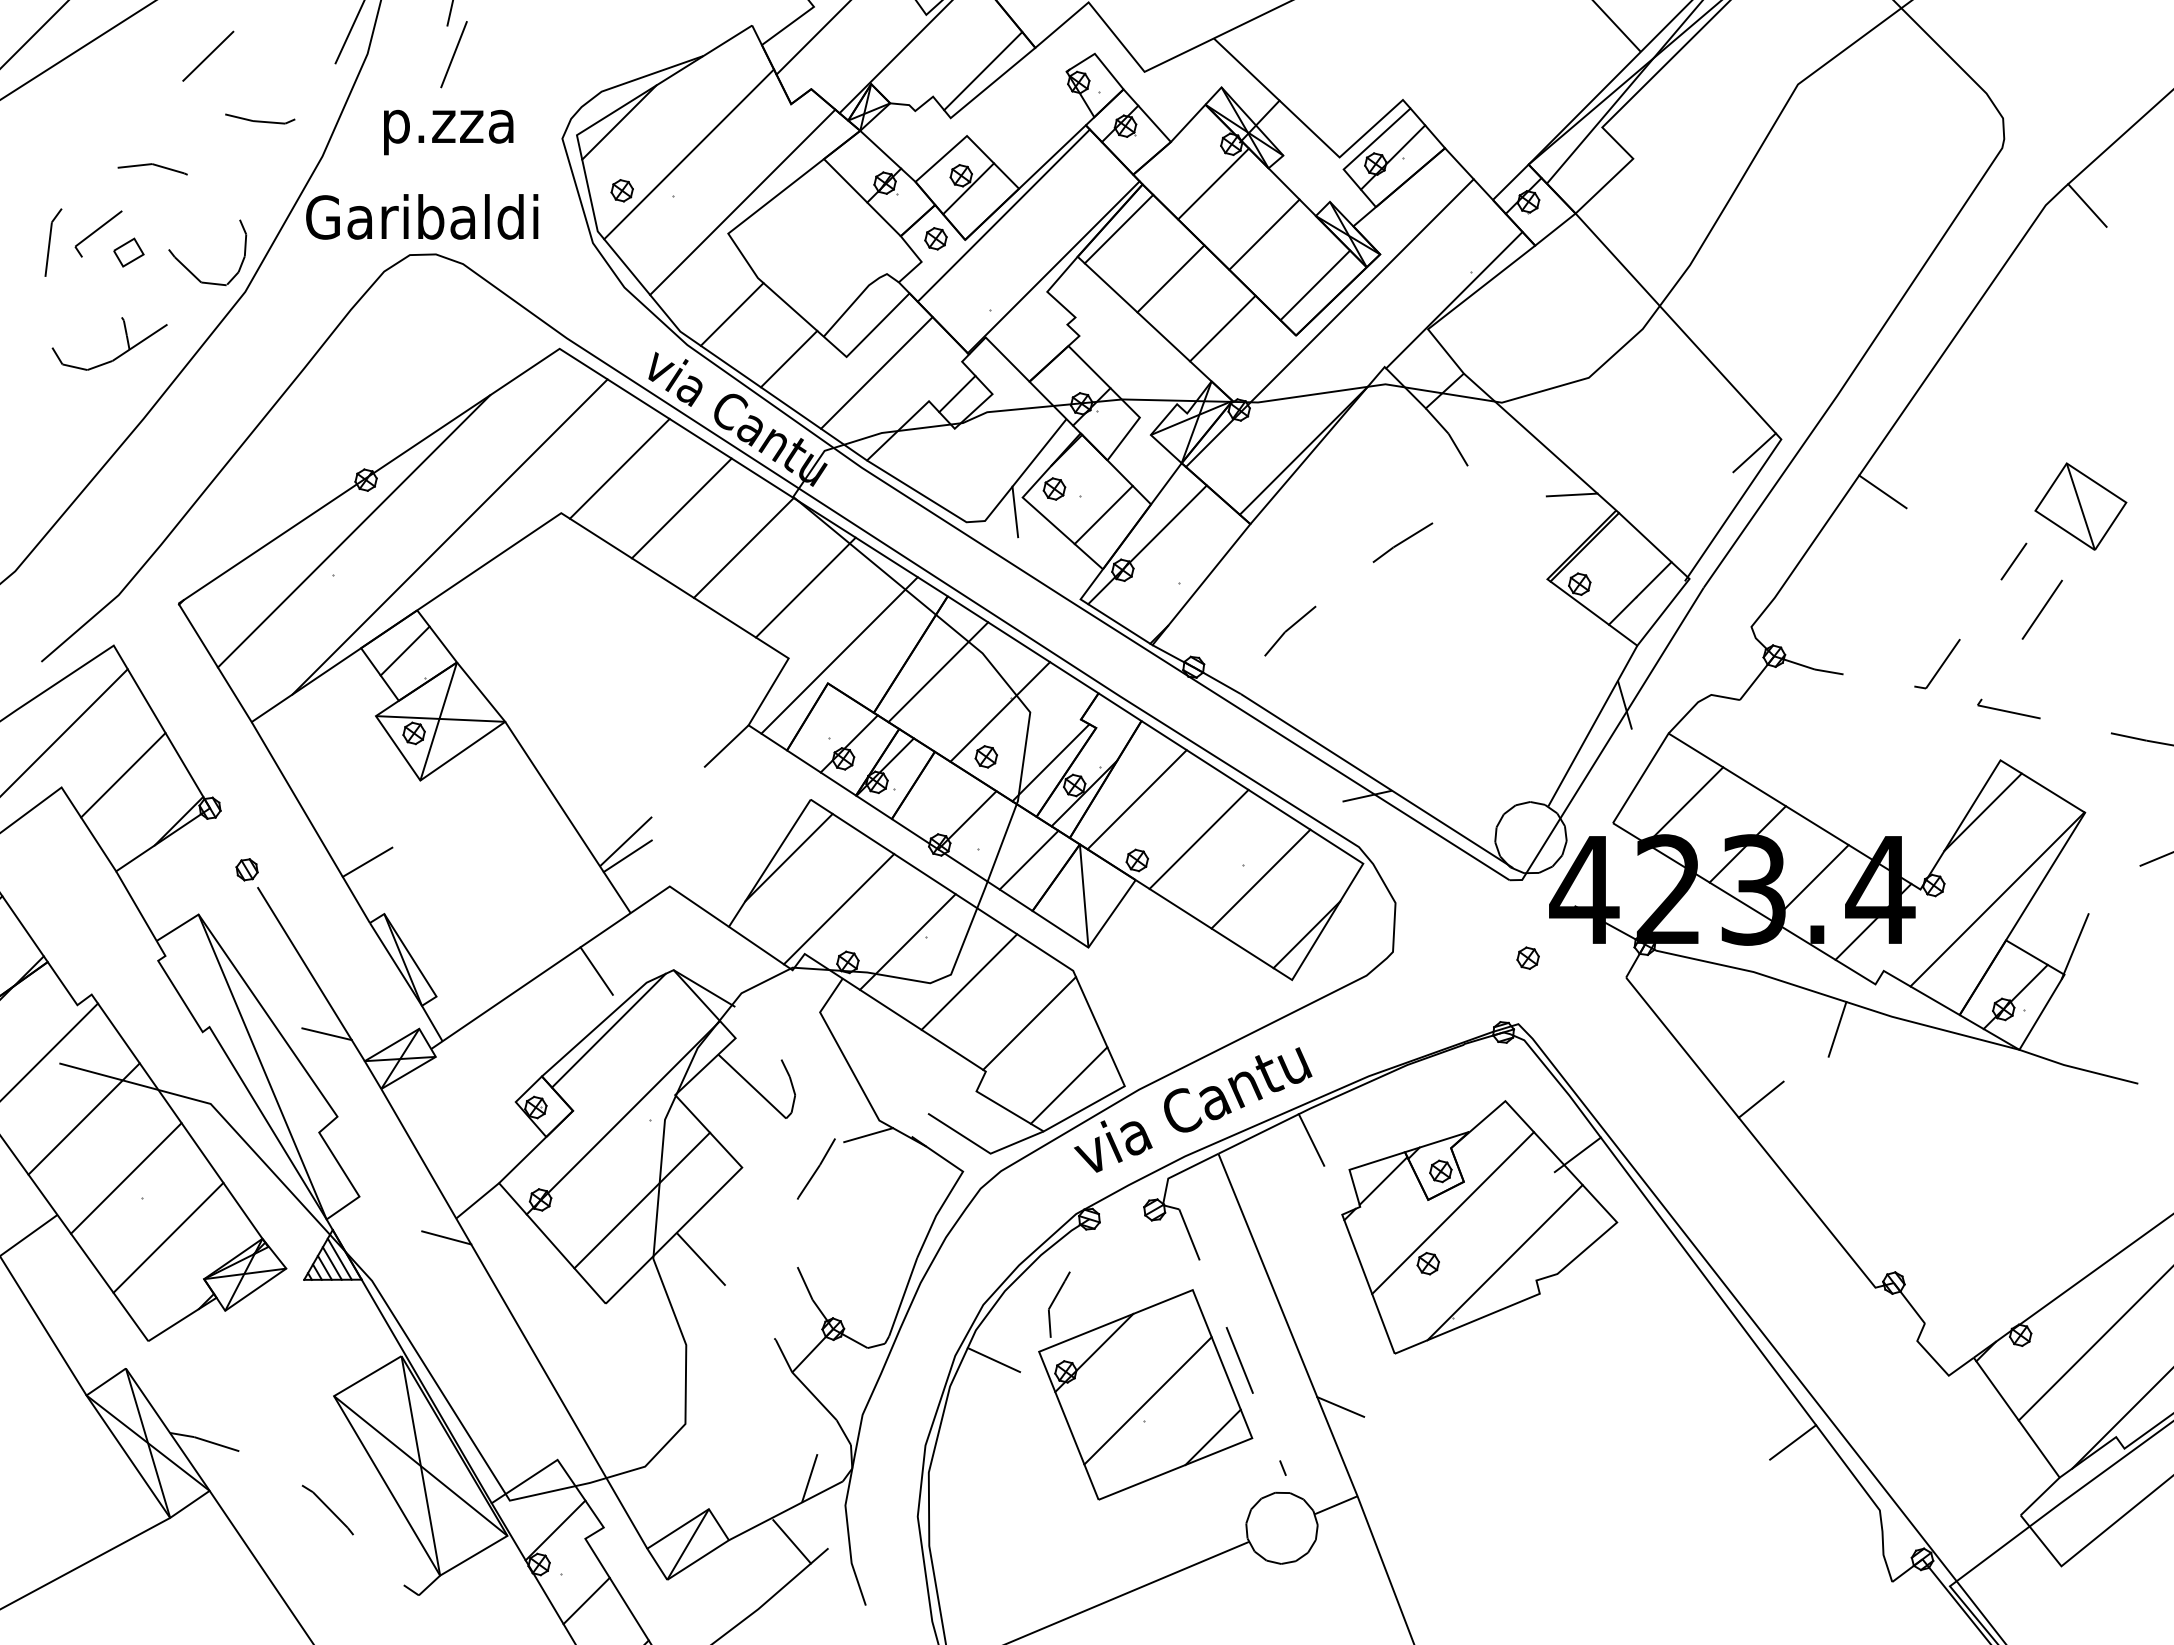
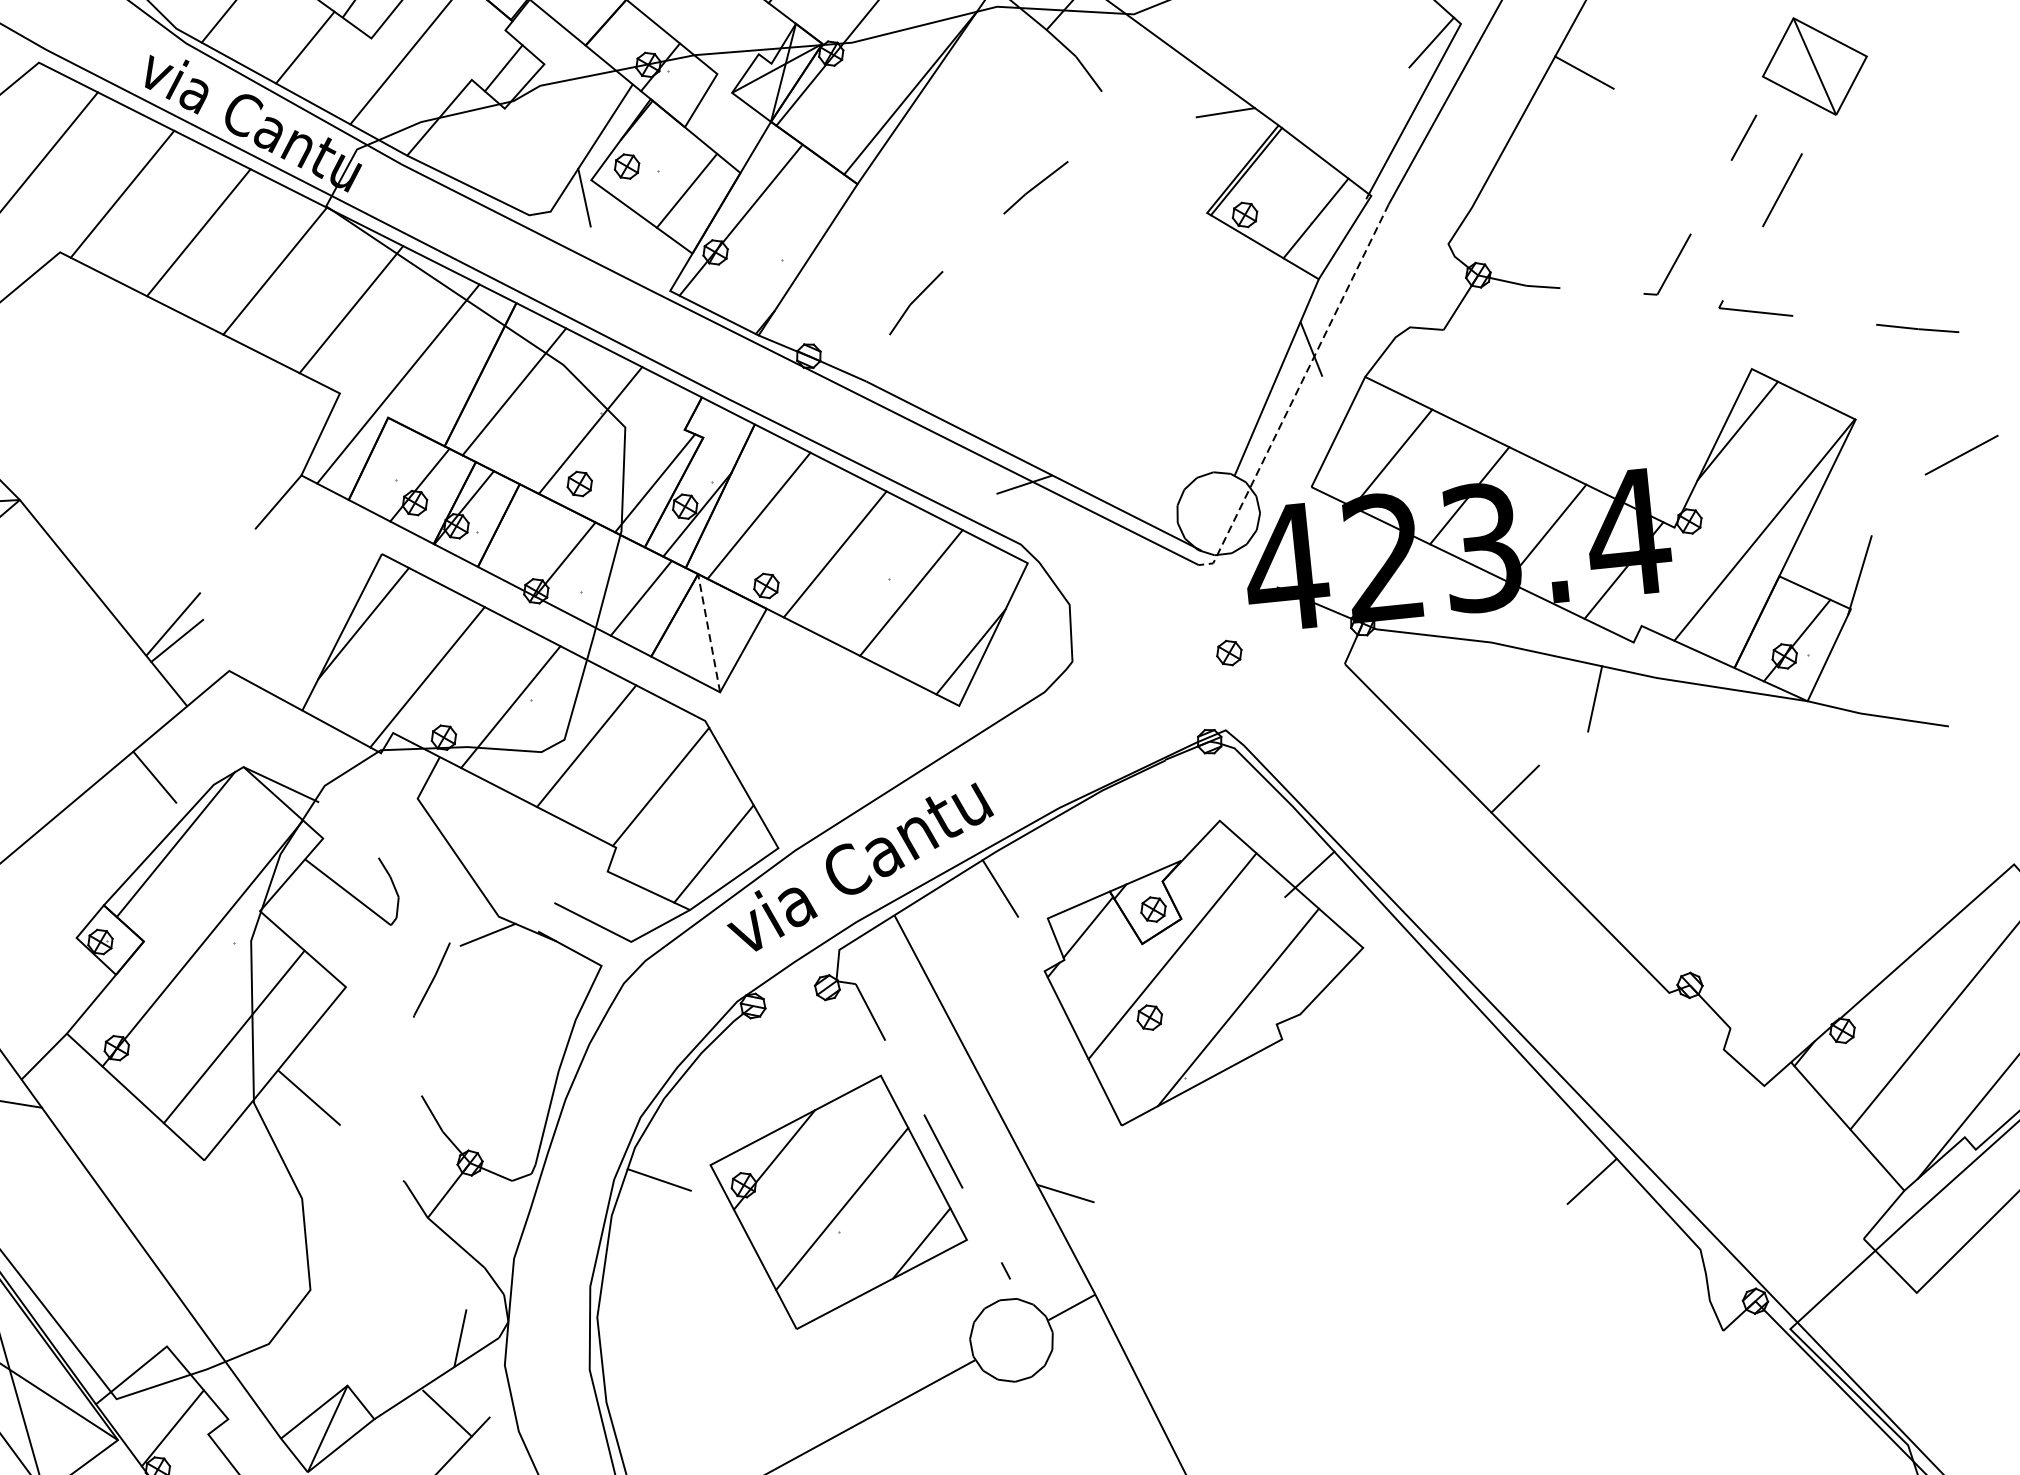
line: (1609, 740) -> (1297, 391), solid -> dashed
line: (1084, 896) -> (709, 633), solid -> dashed
line: (1054, 1301) -> (722, 1105), removed

